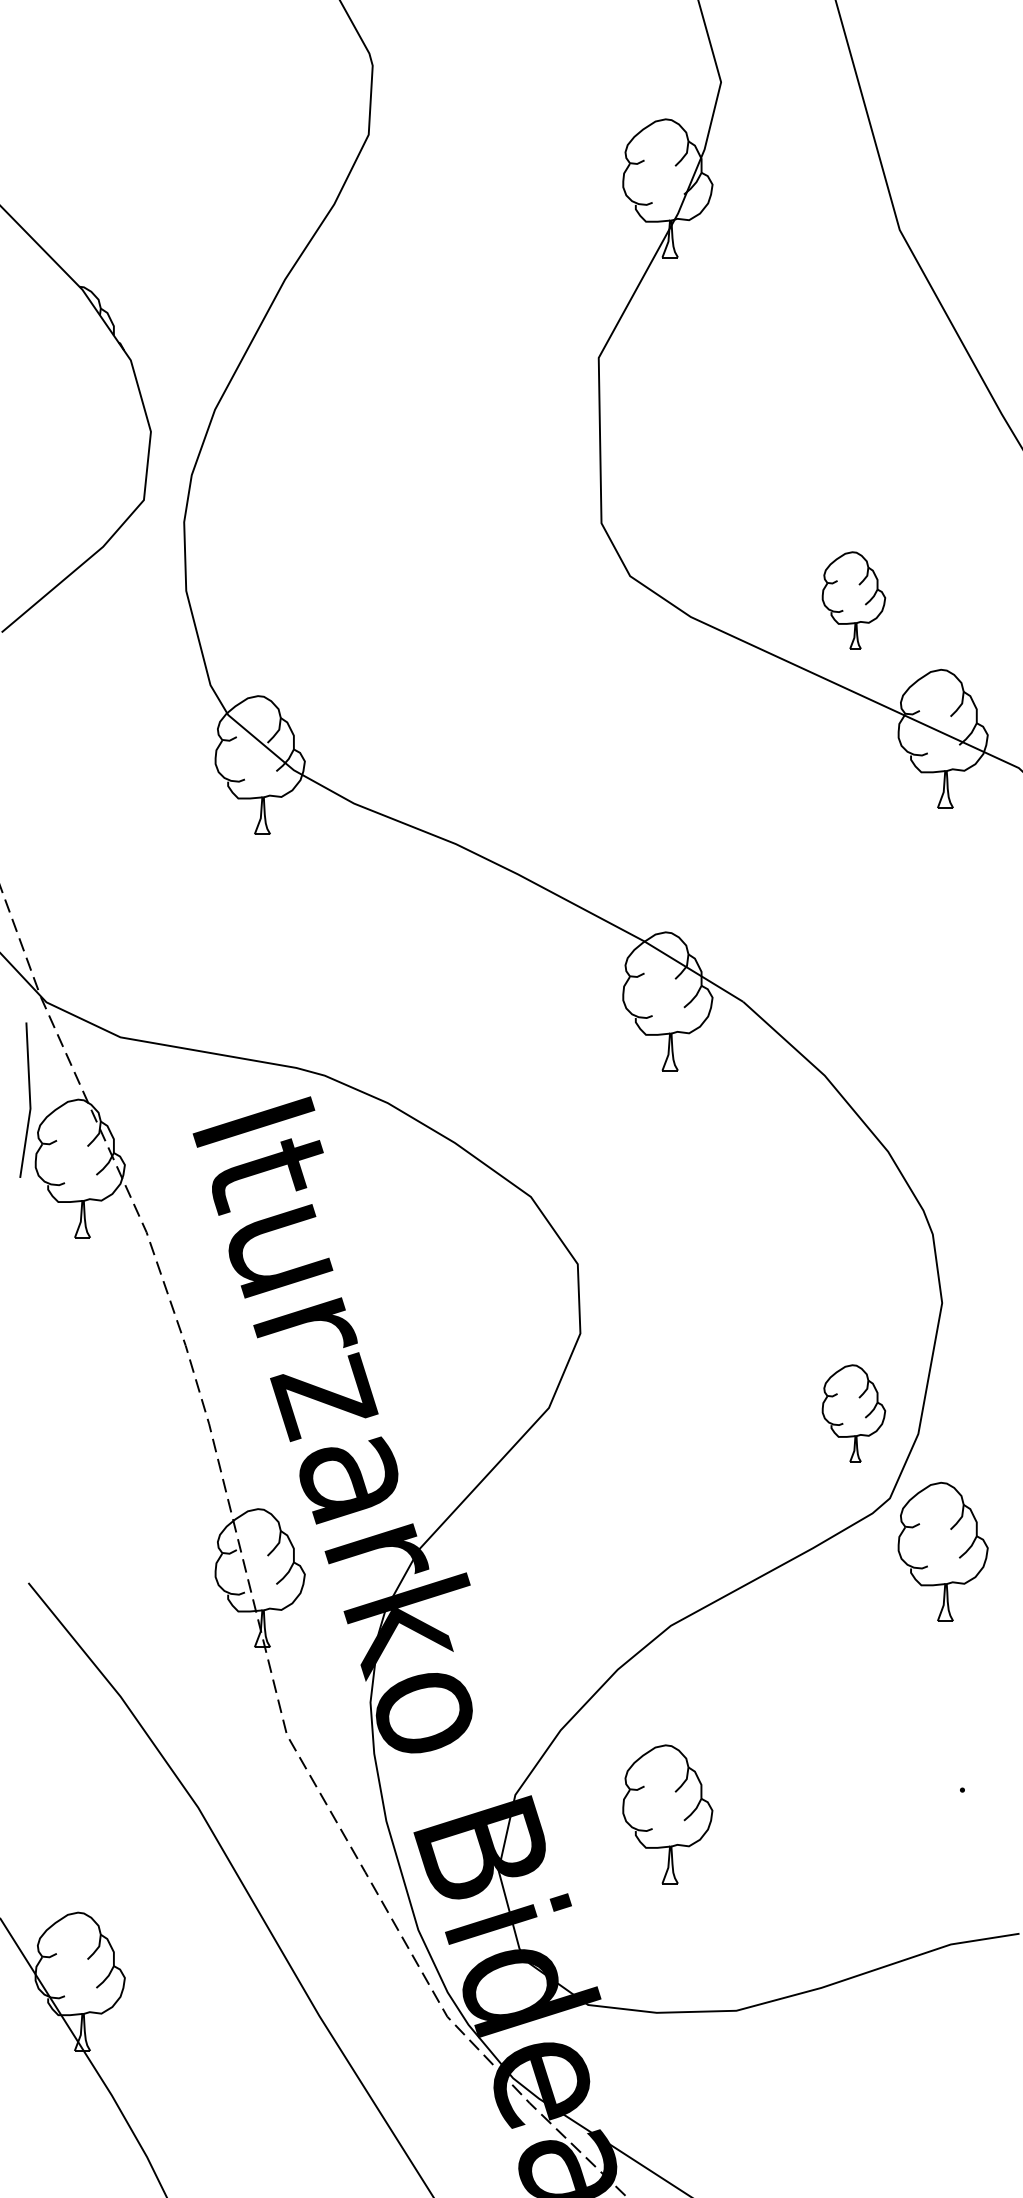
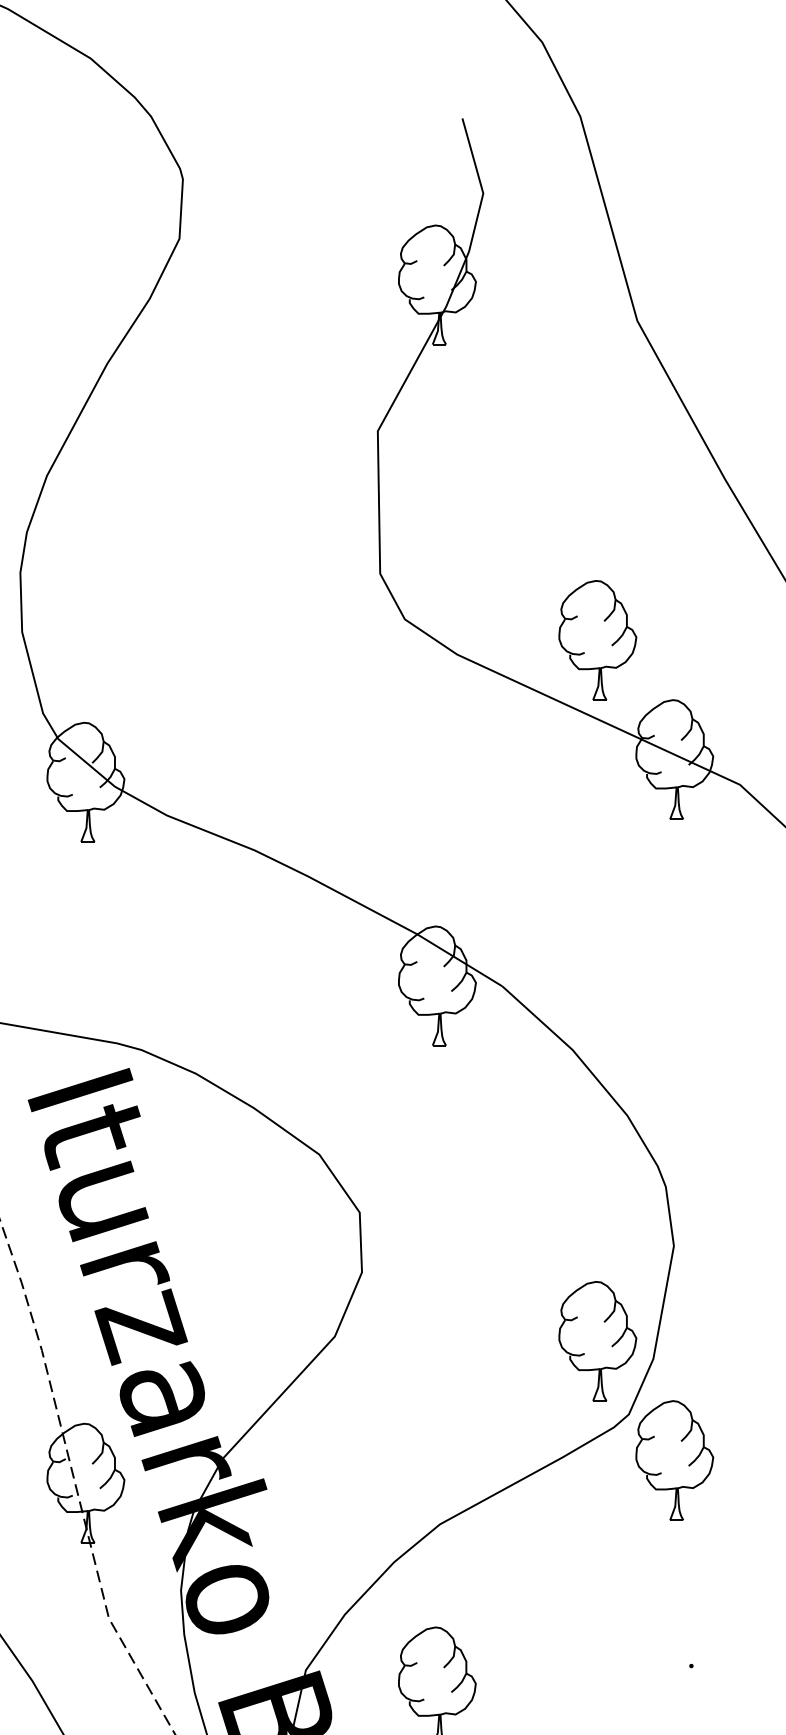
part: (853, 600) -> (597, 640), size x1.43
part: (853, 1413) -> (597, 1341), size x1.43

